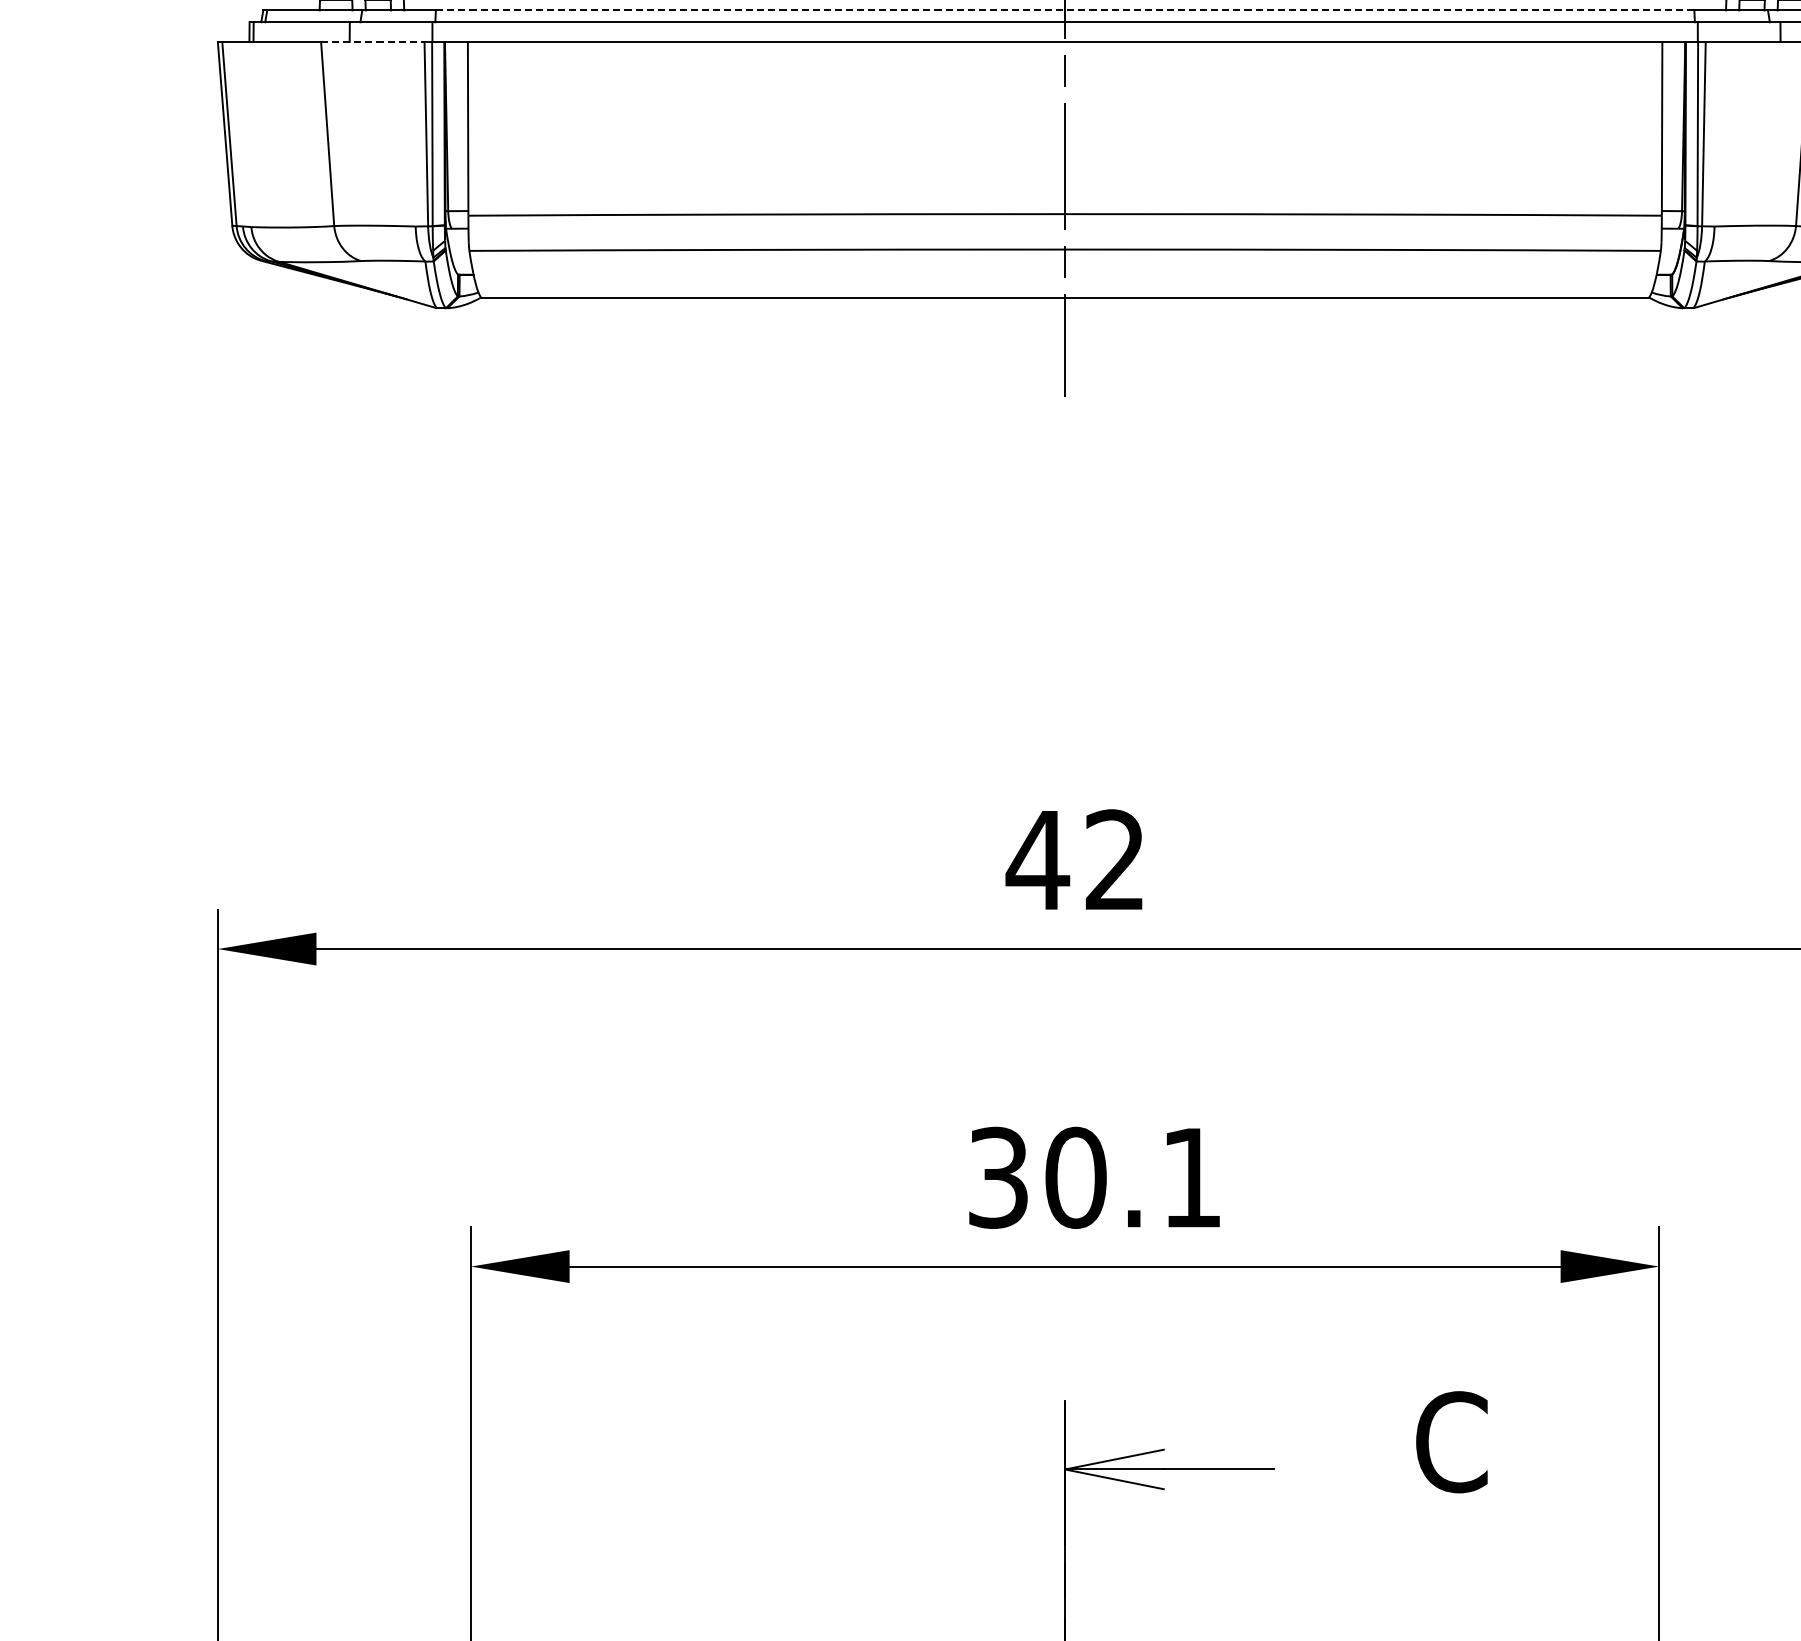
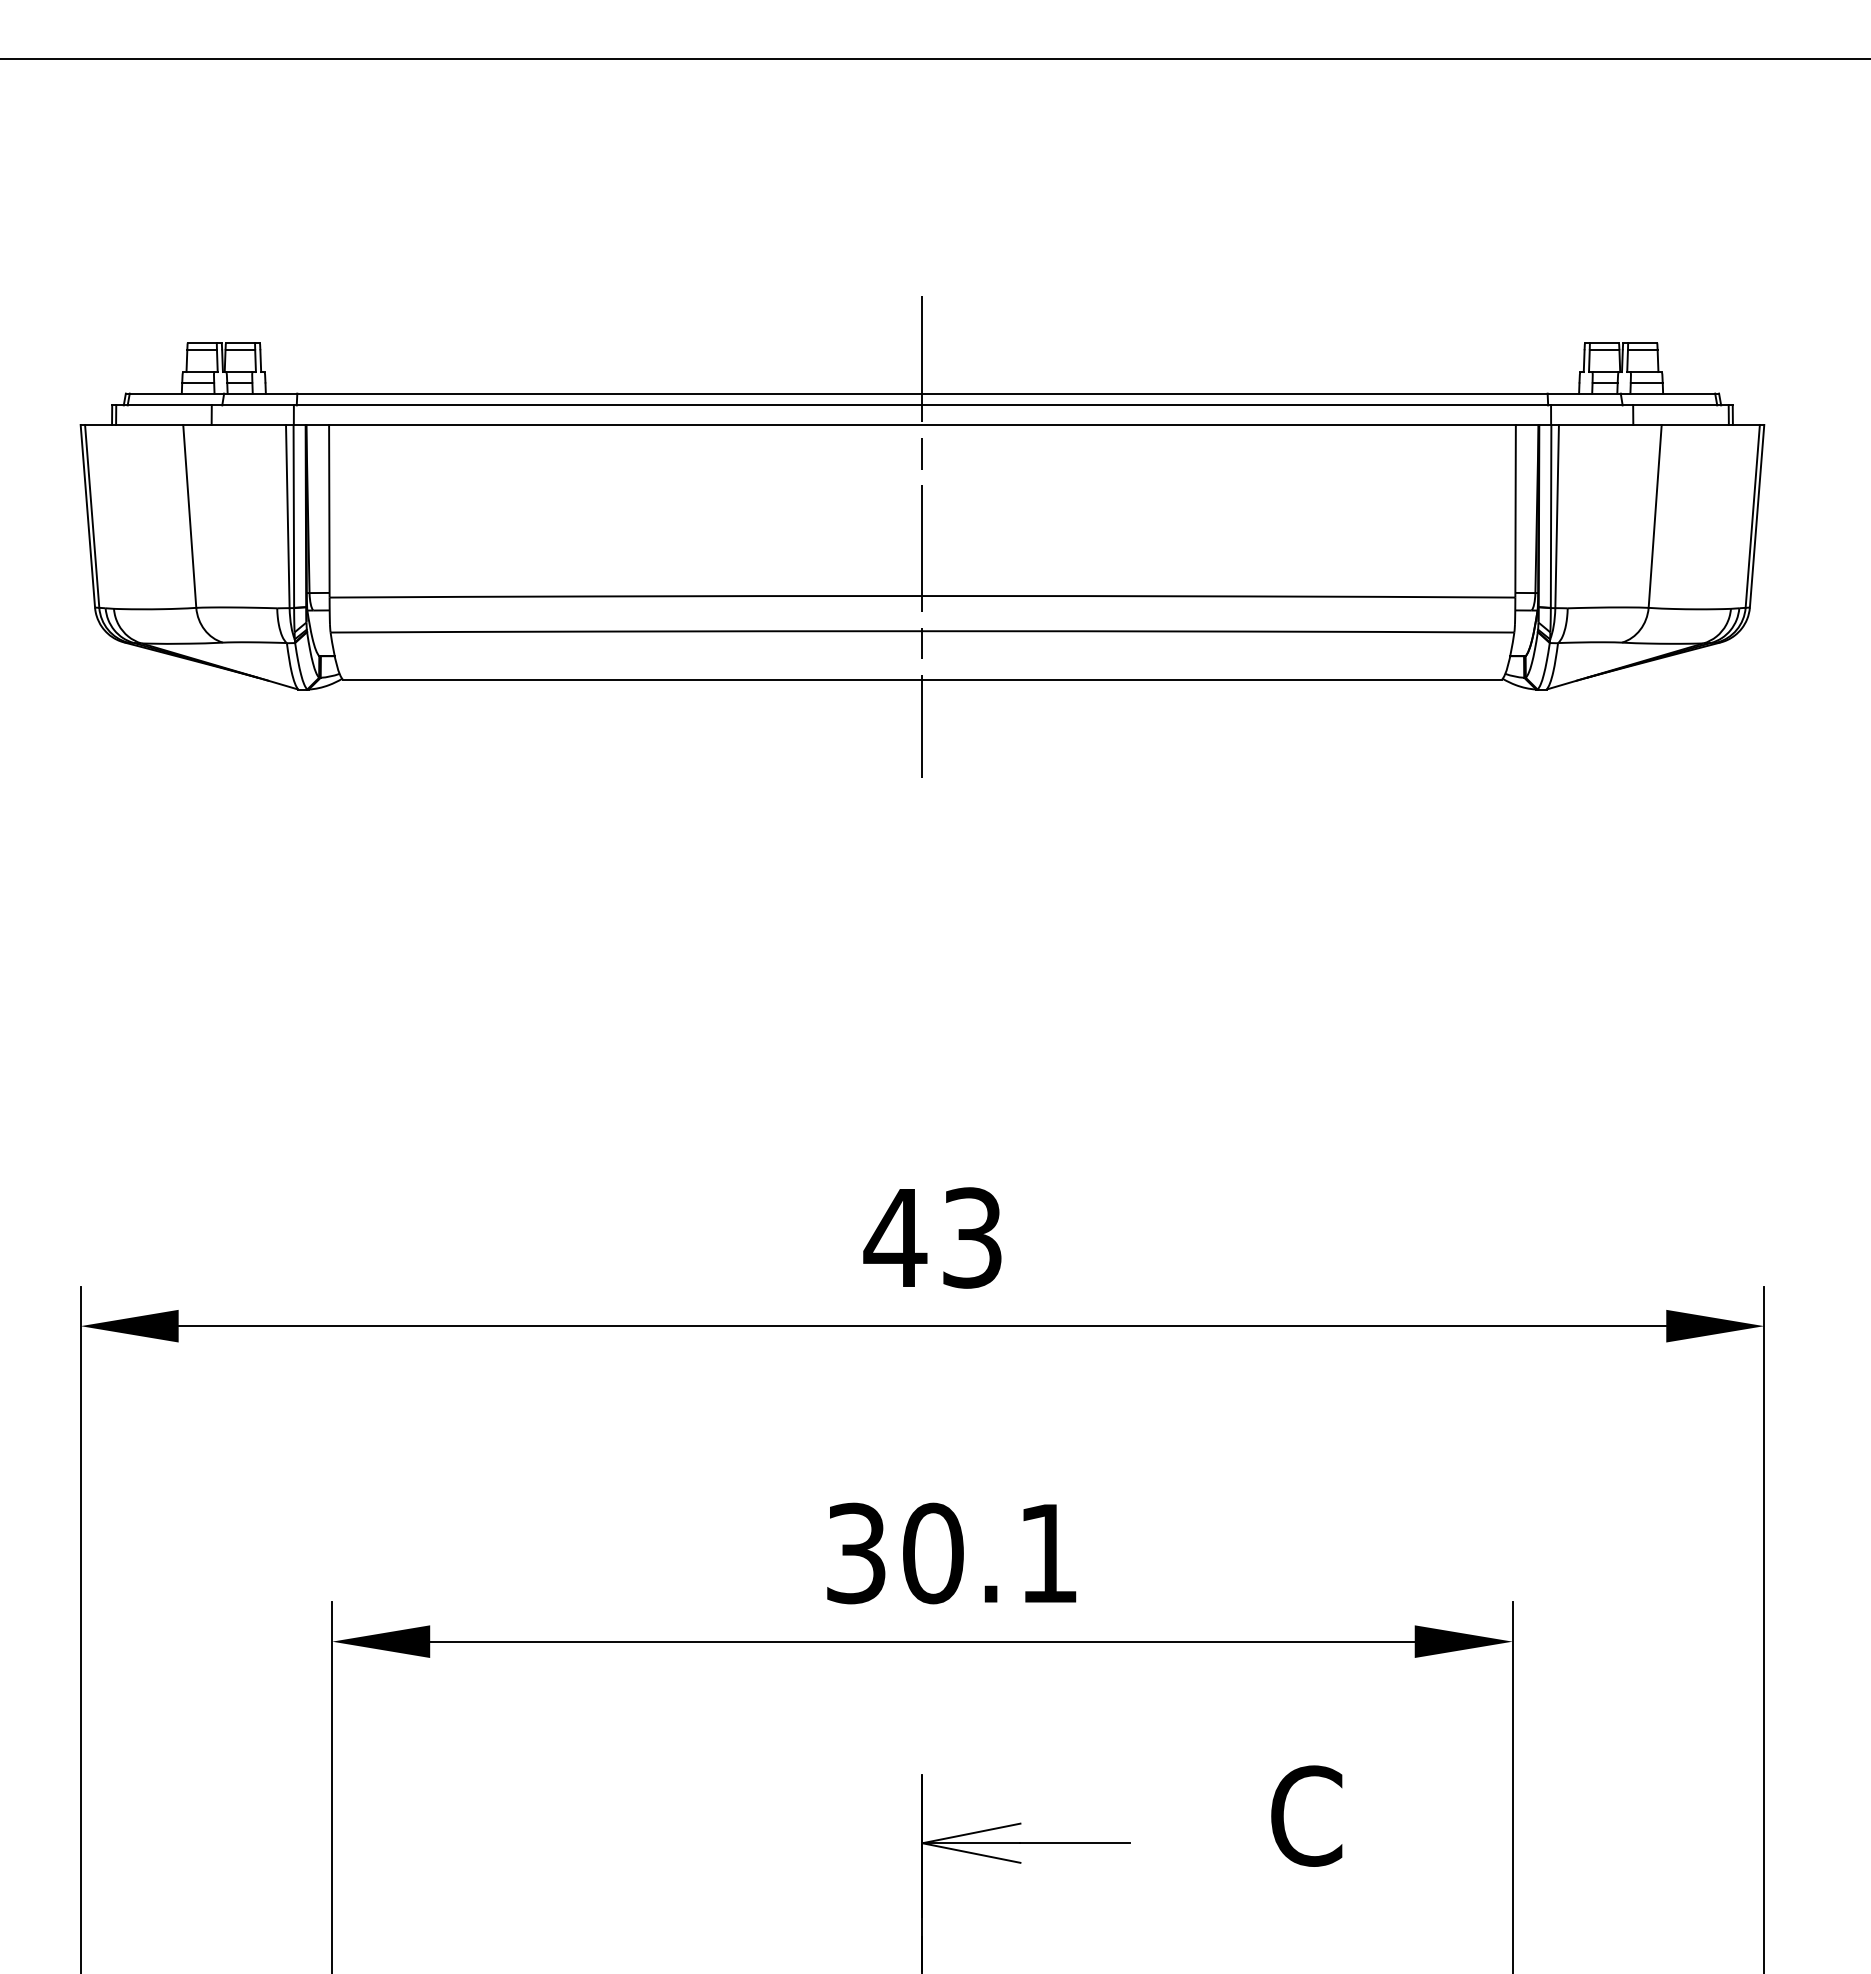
line: (1064, 10) -> (921, 393), dashed -> solid
line: (373, 41) -> (235, 424), dashed -> solid
text: (1115, 859) -> (972, 1237), 42 -> 43

